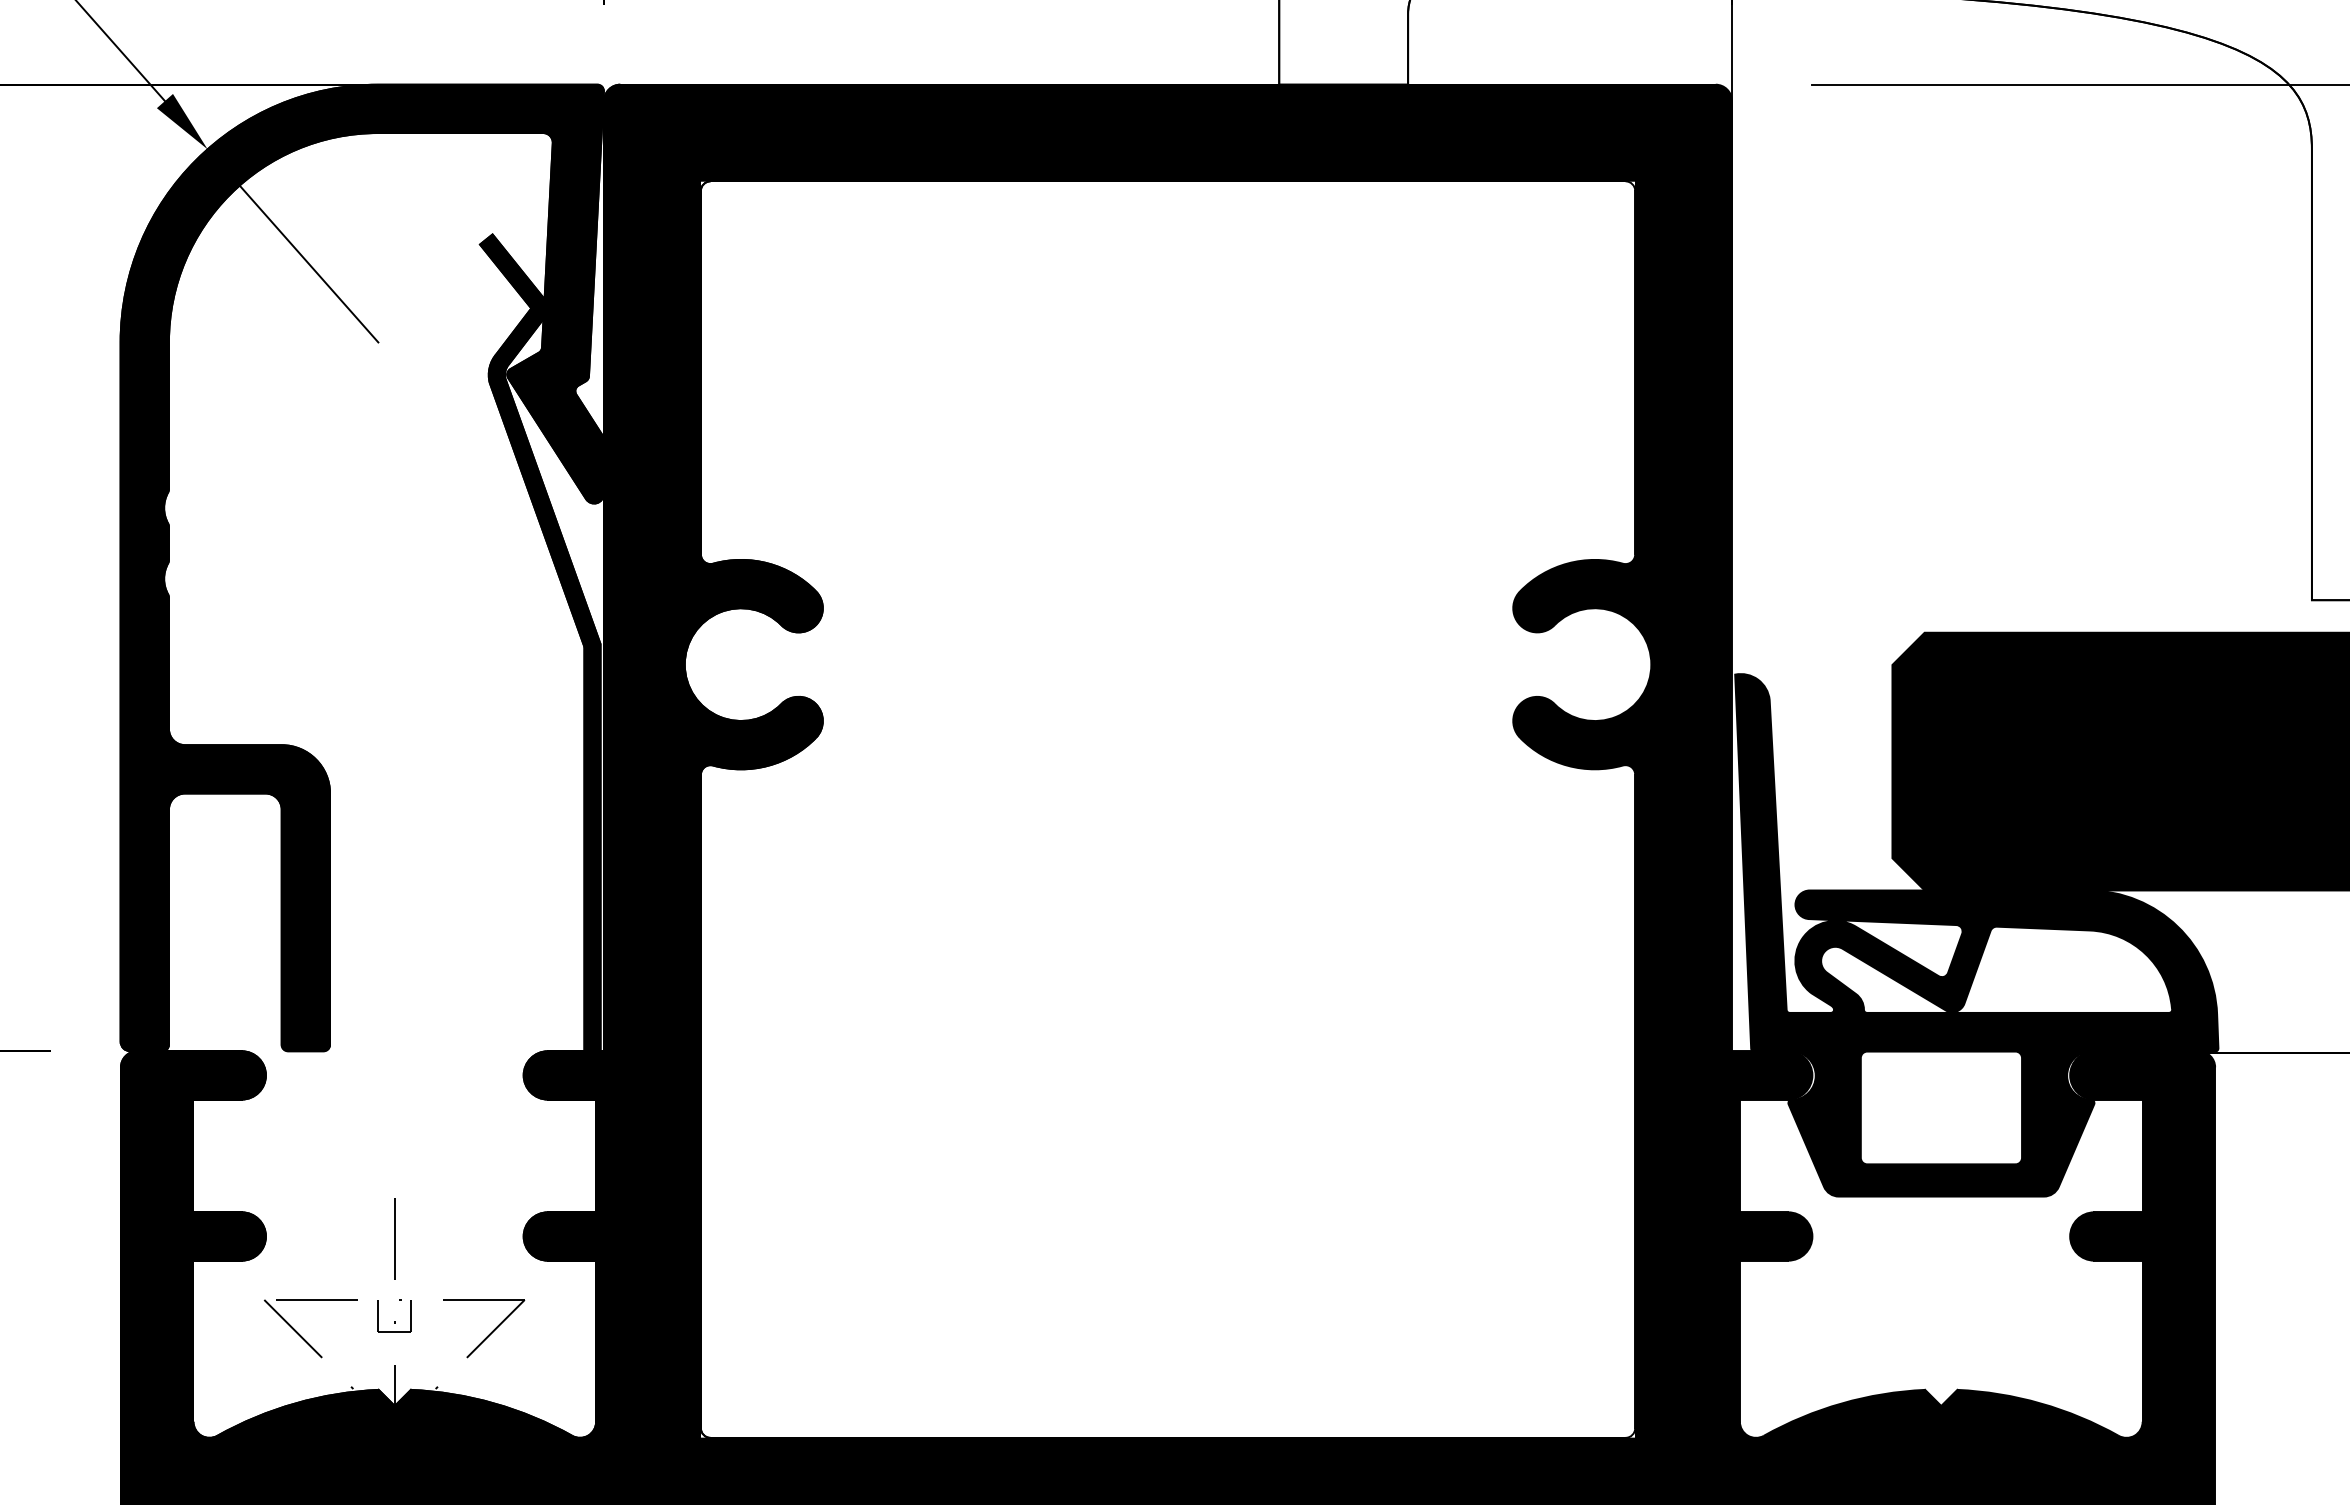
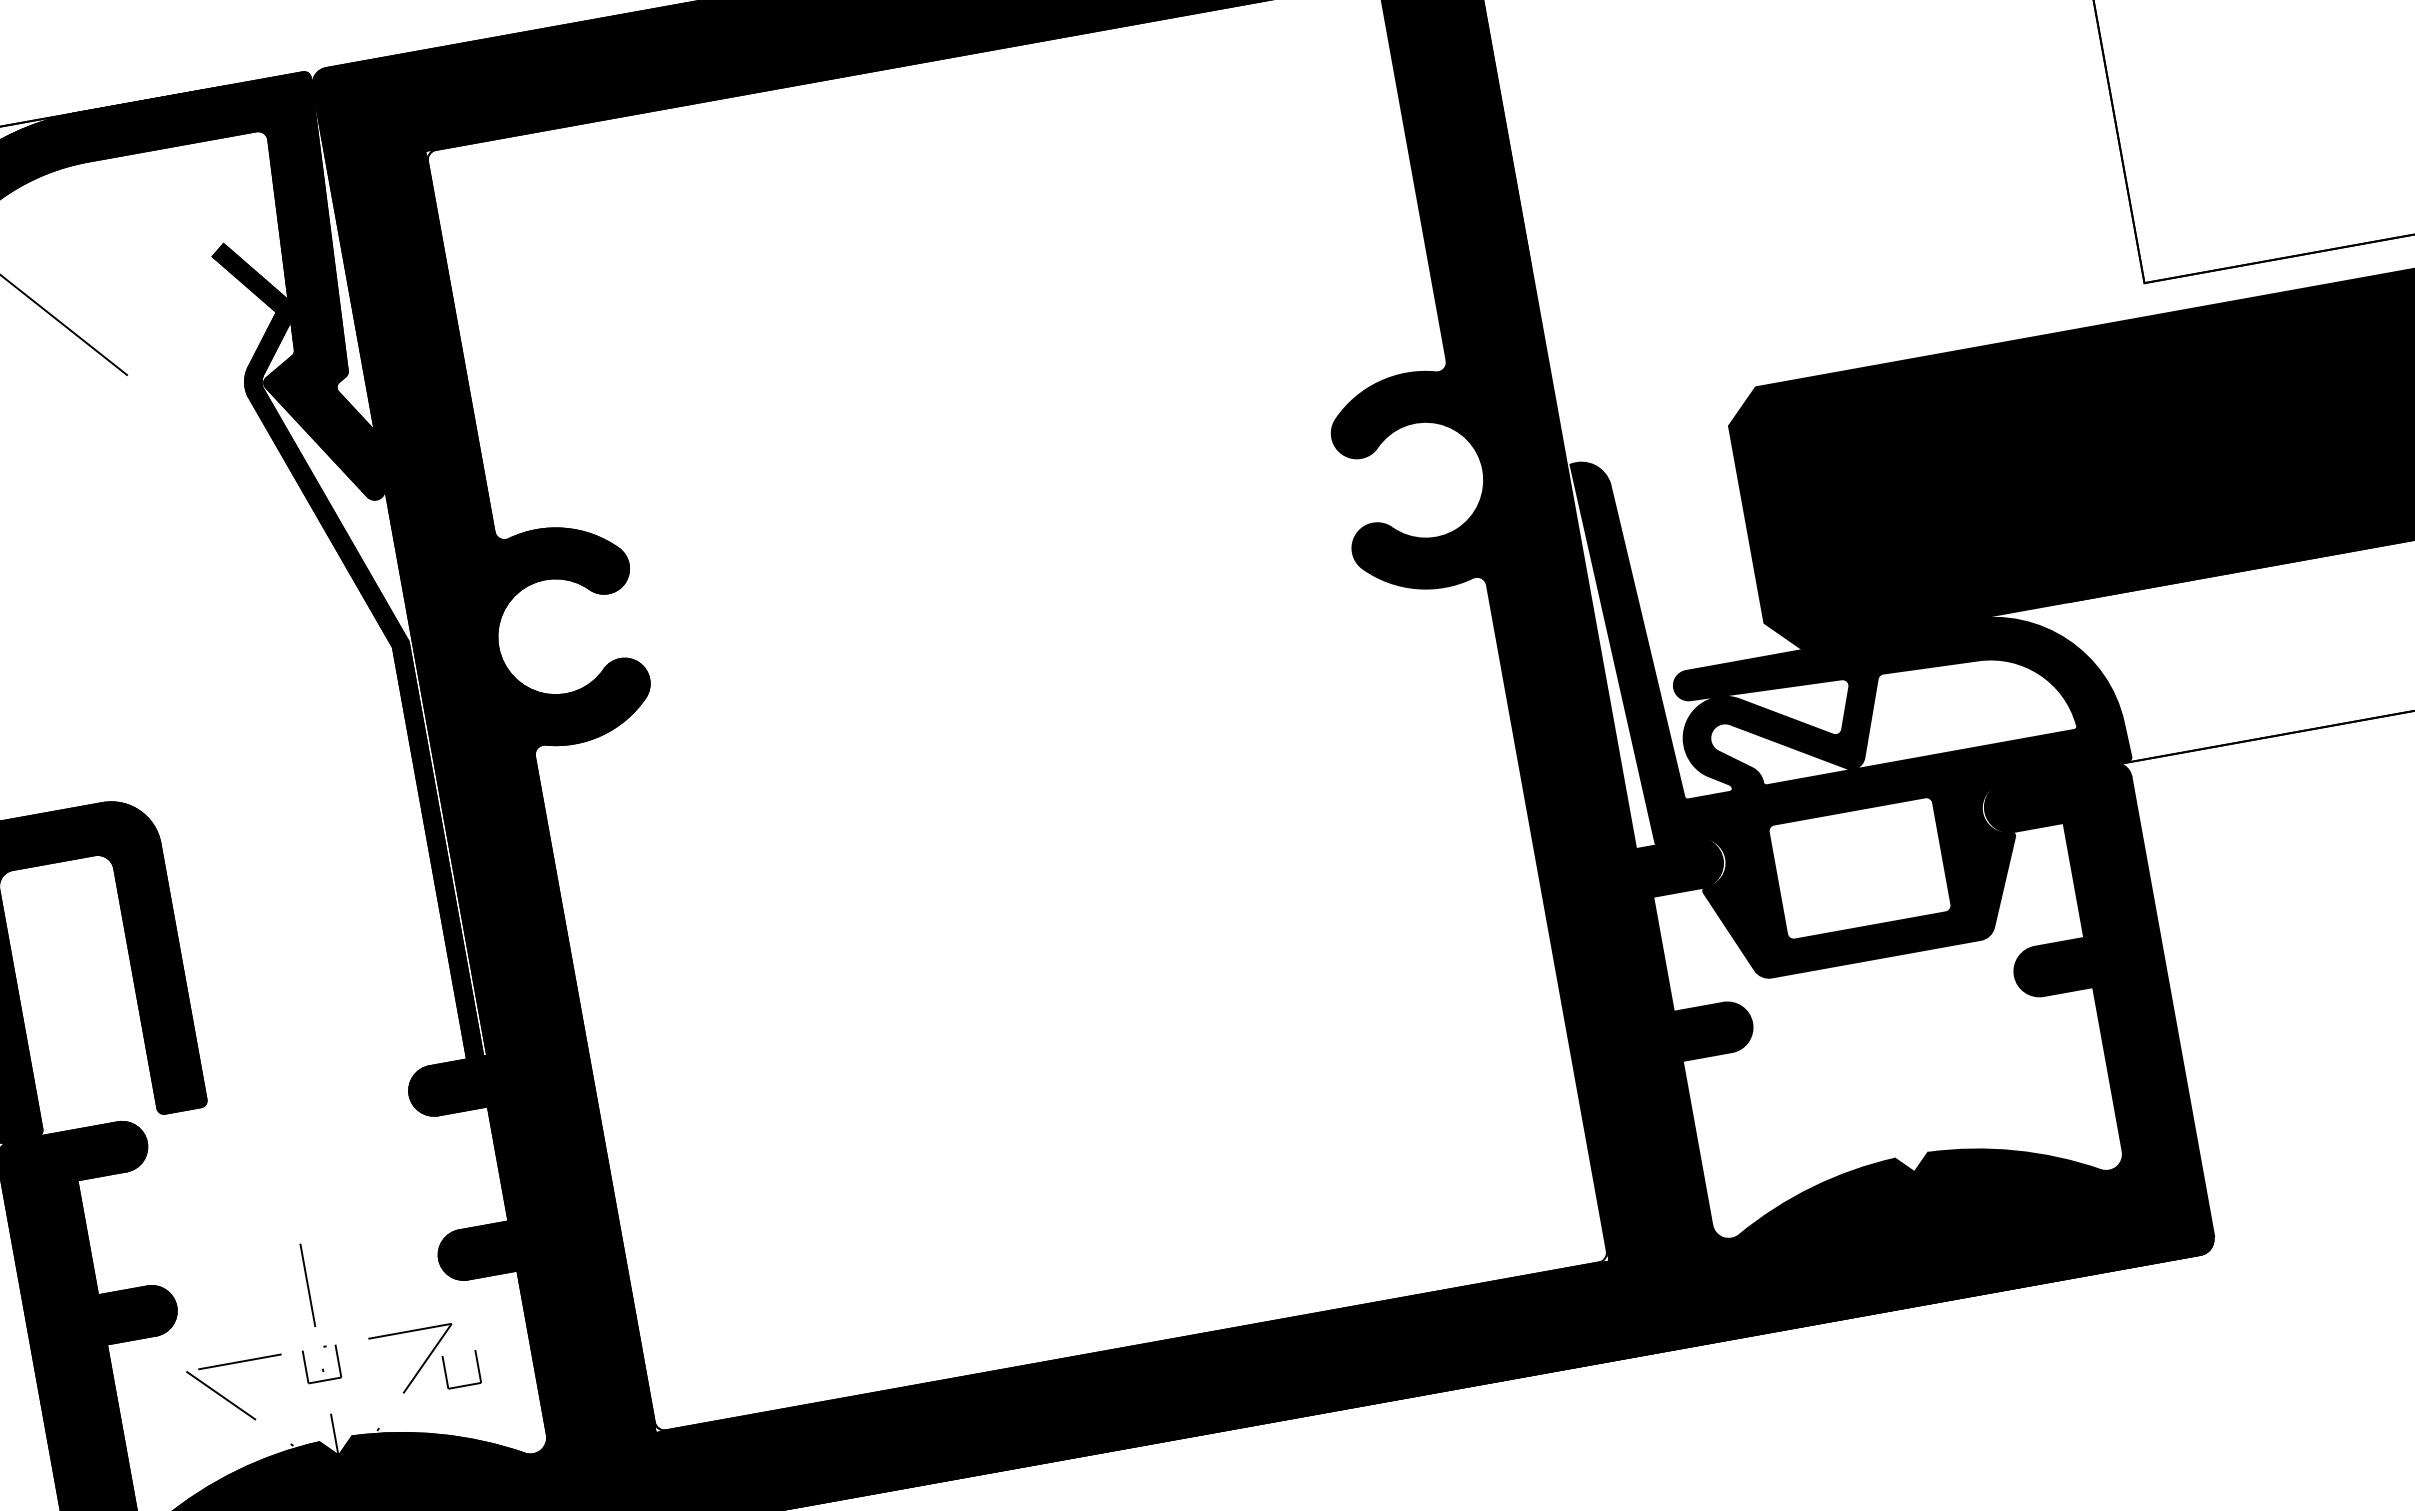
part: (526, 1360) -> (464, 1385), added

